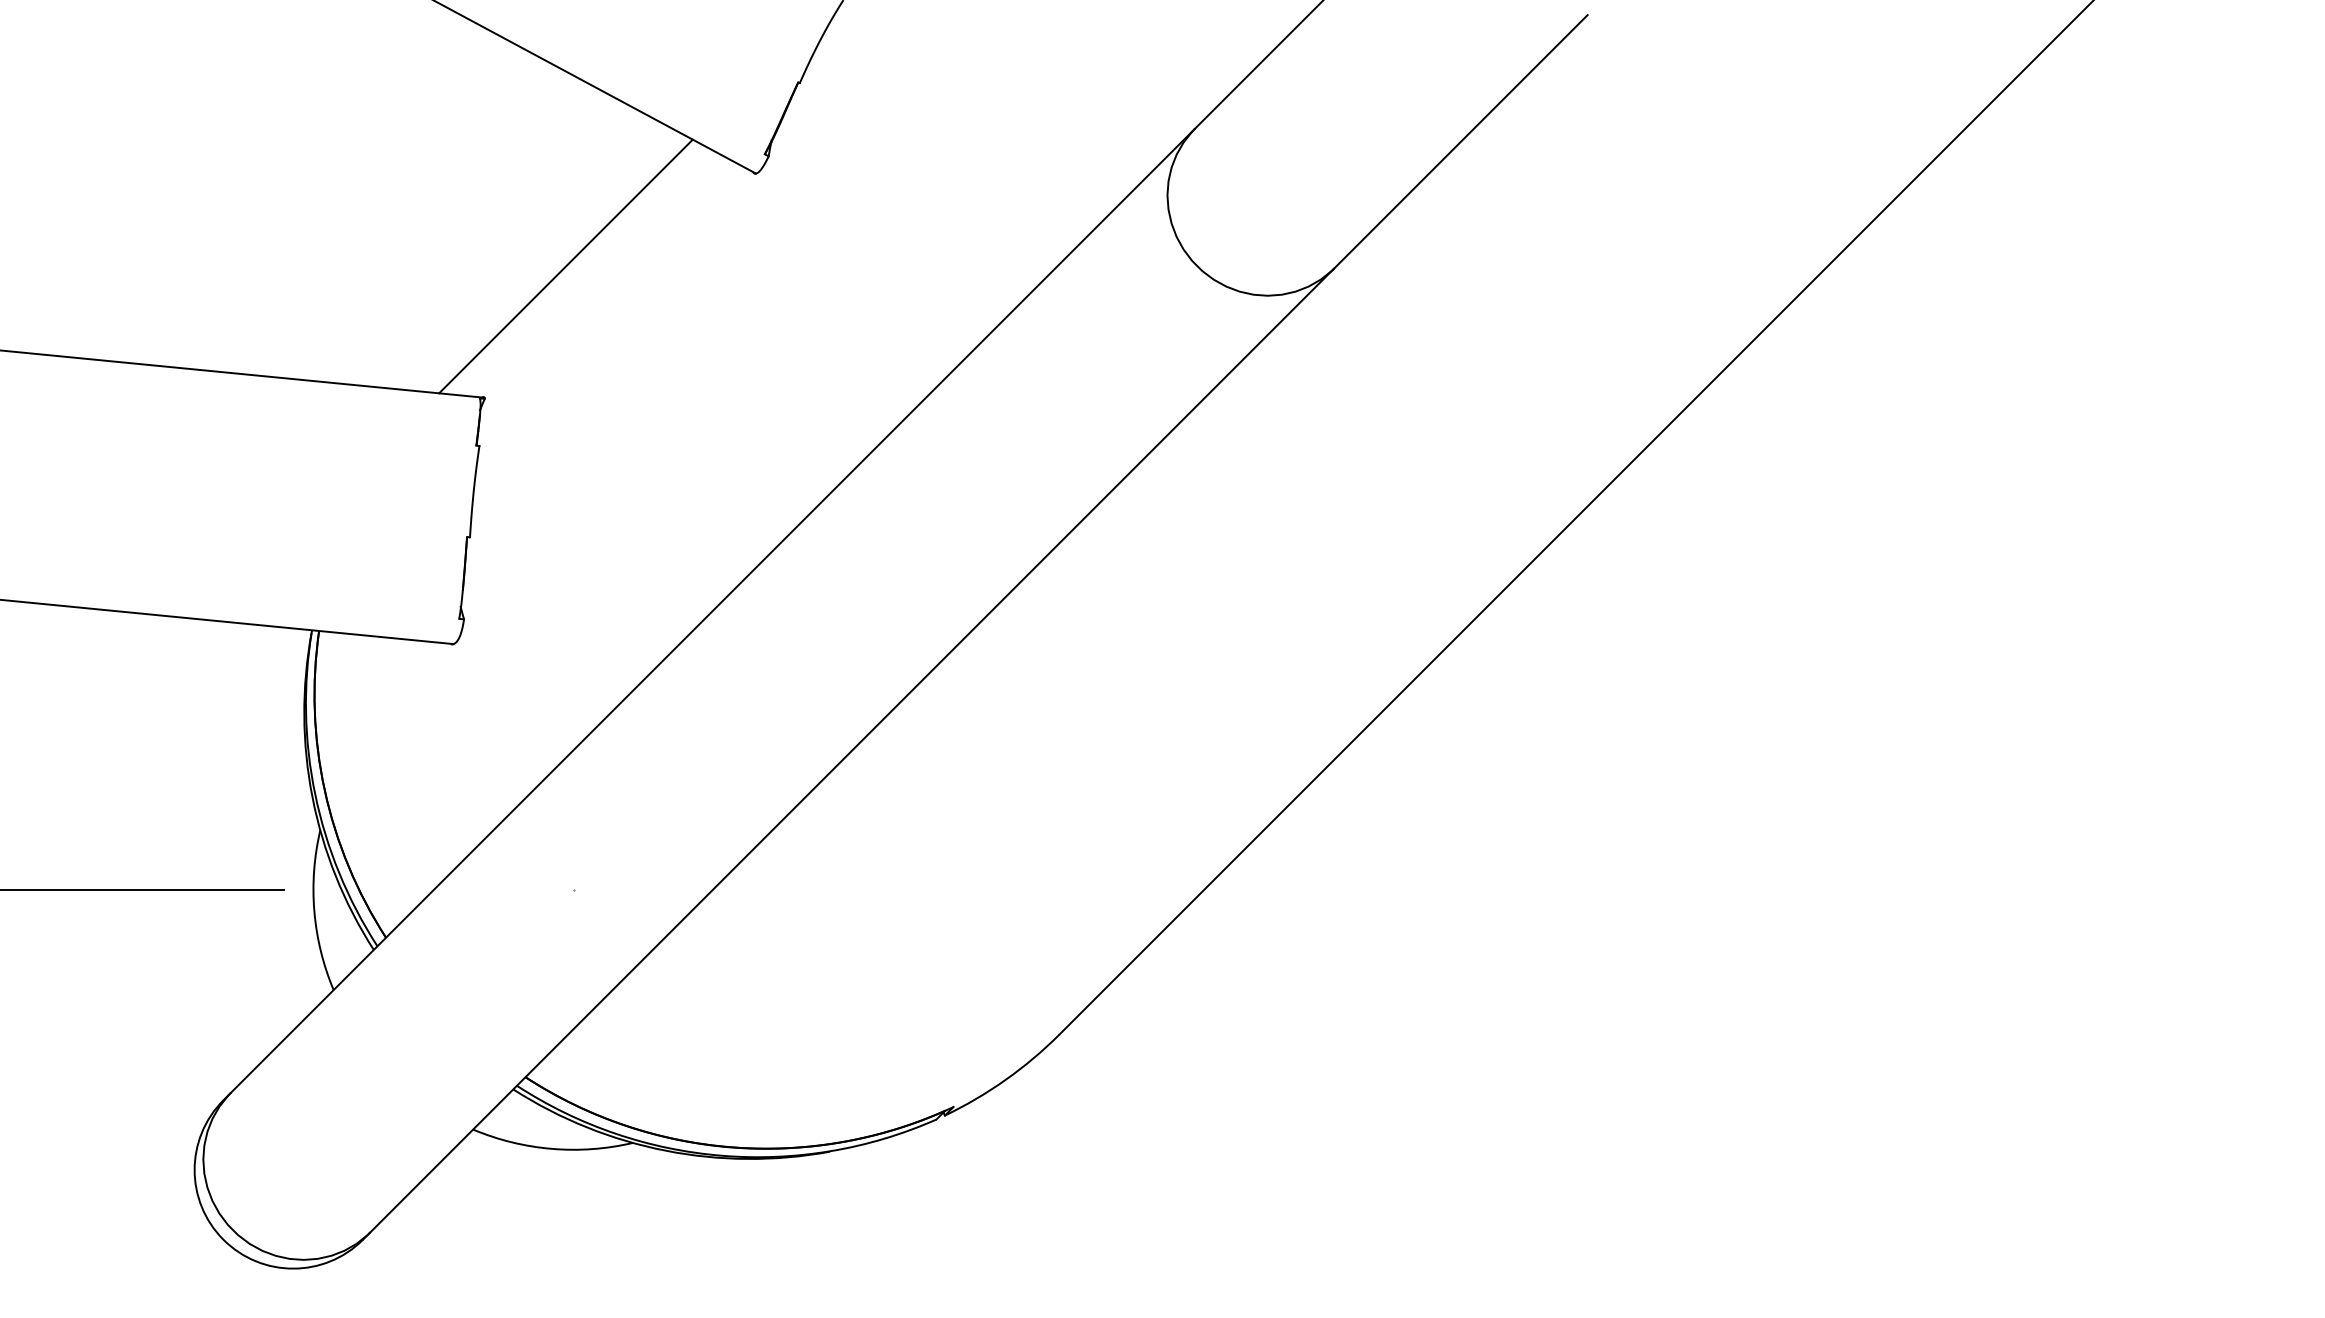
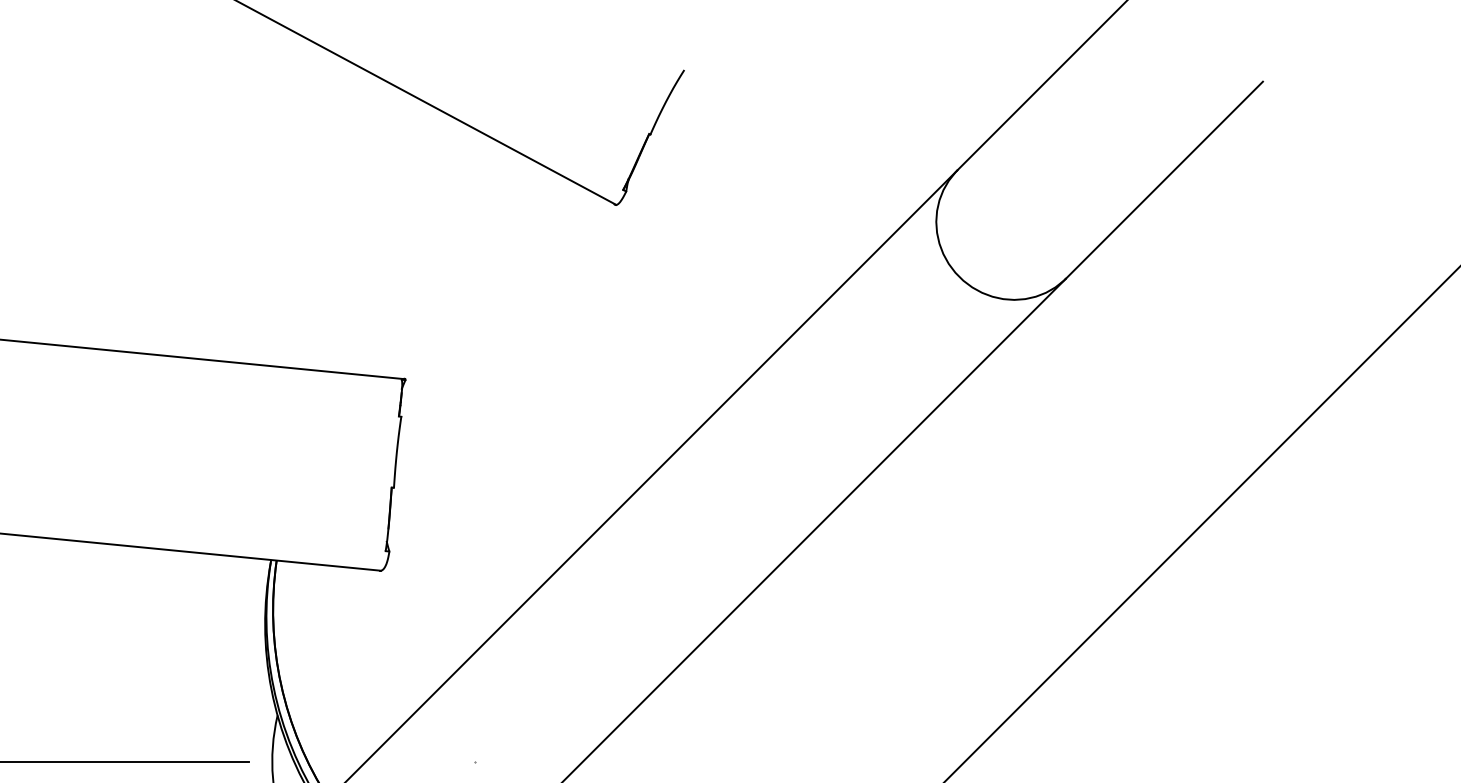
line: (565, 266) -> (468, 277), removed

